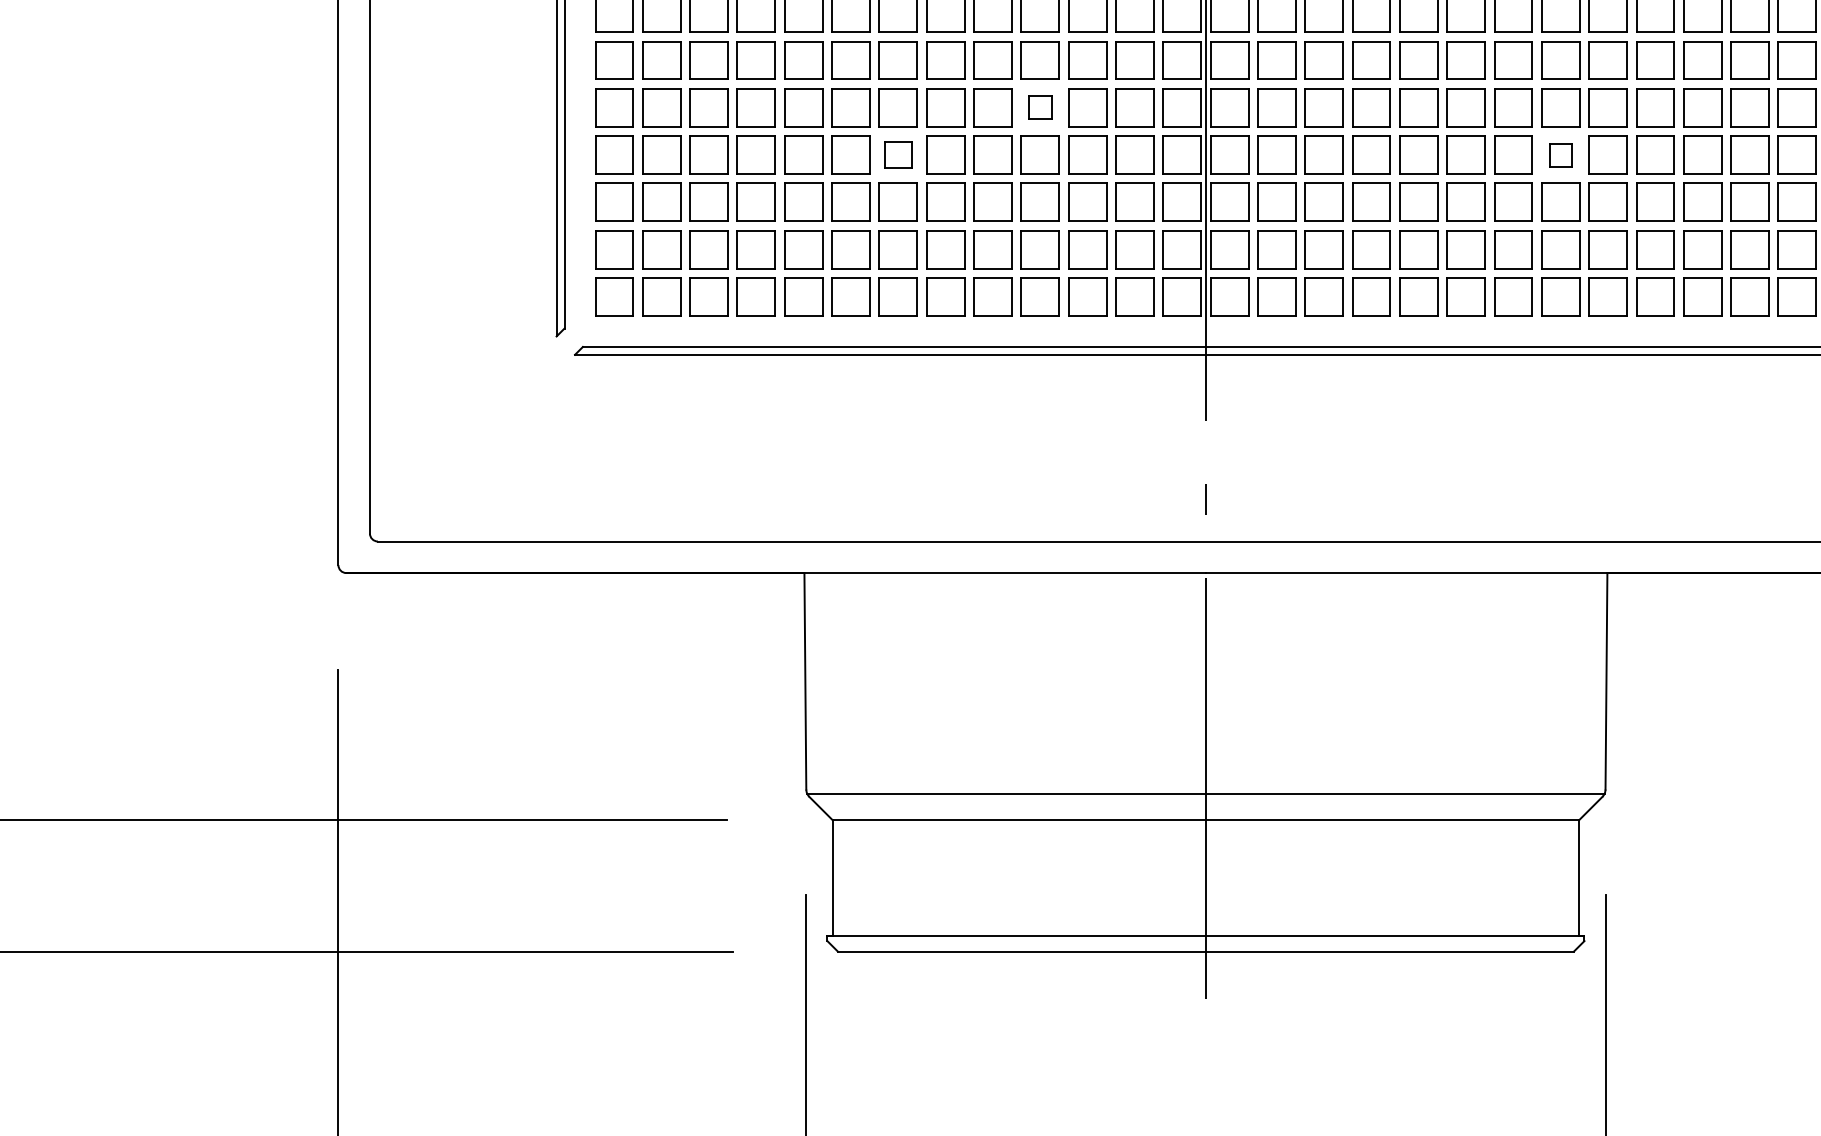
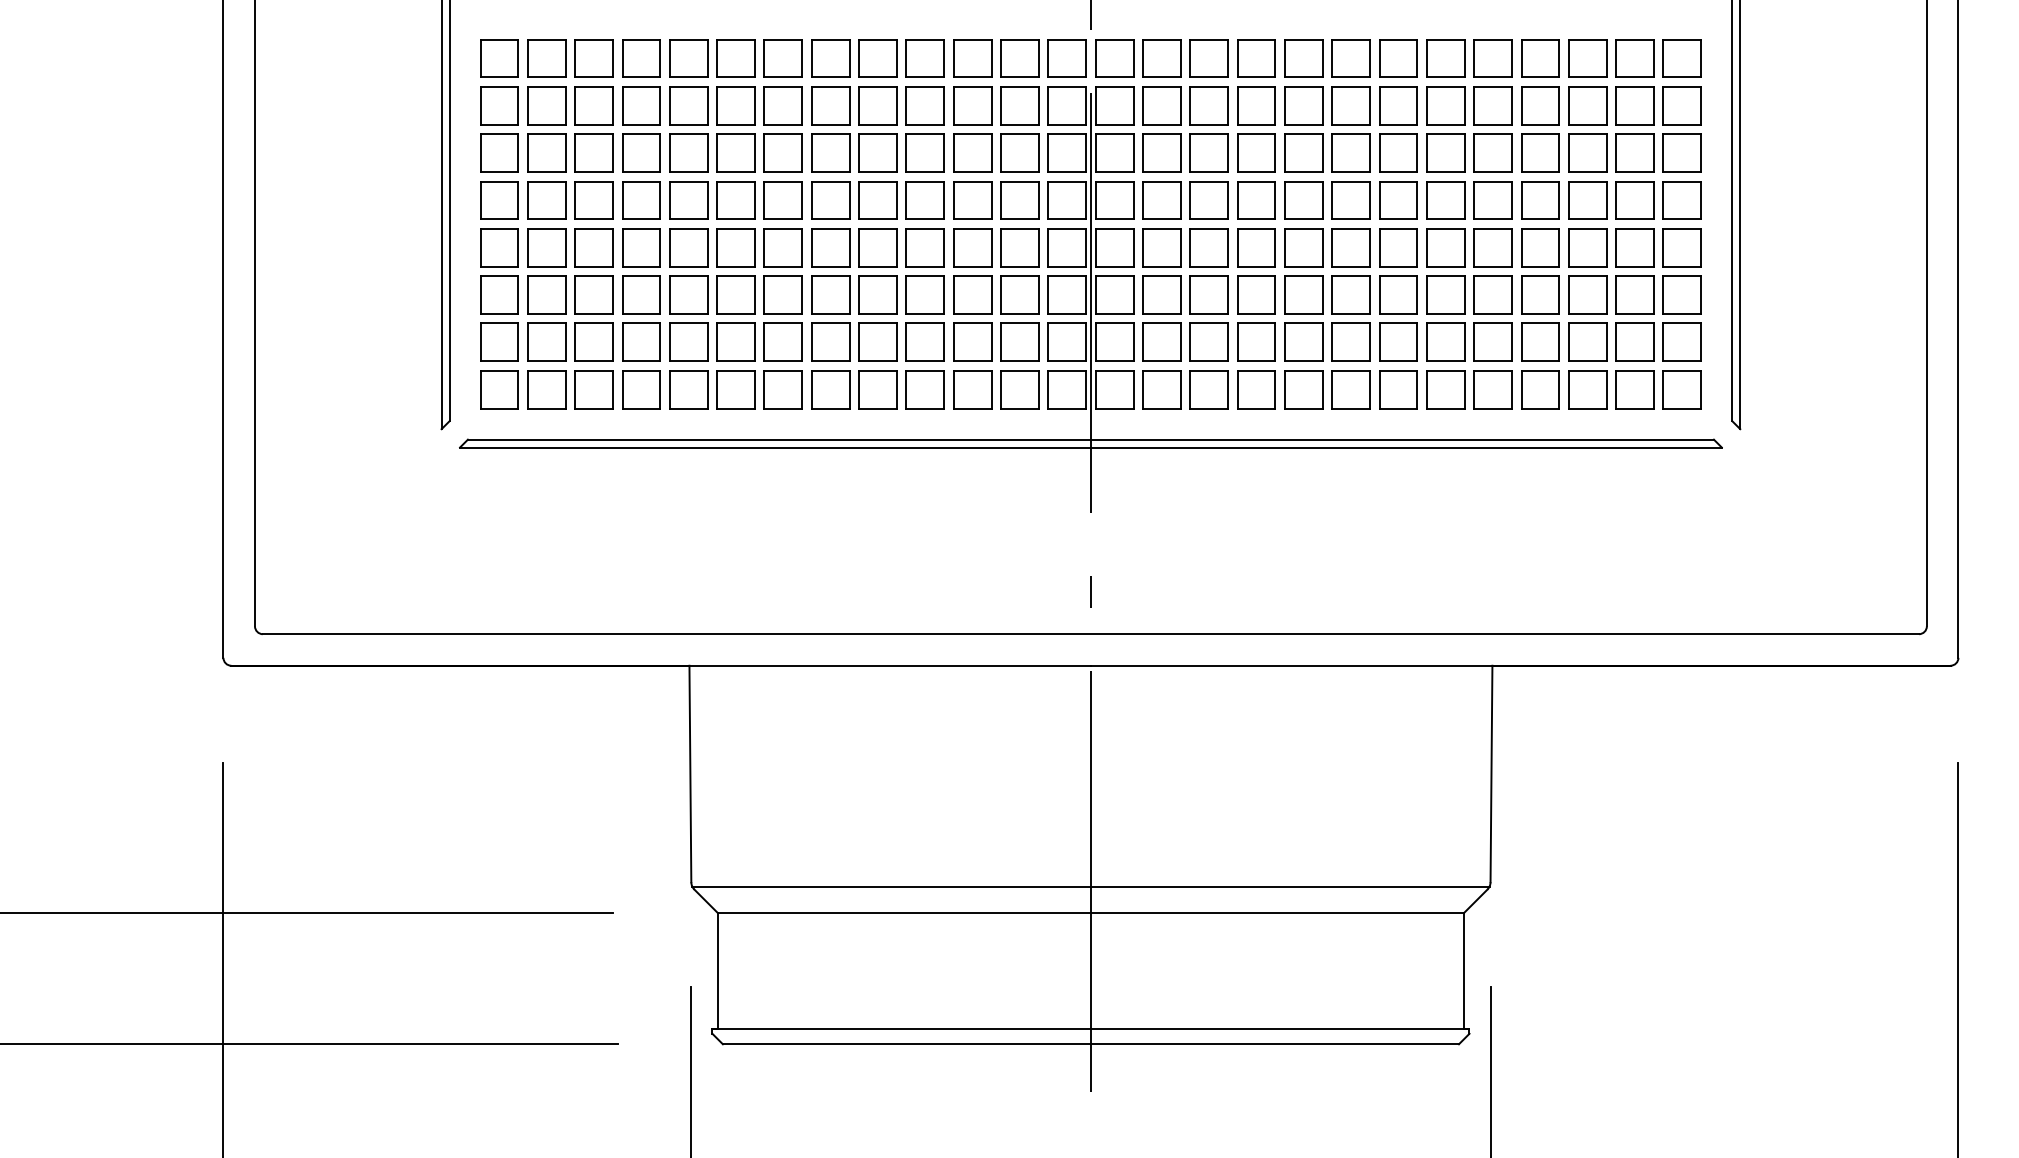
part: (1039, 107) -> (924, 200), size x1.67
part: (897, 154) -> (782, 247), size x1.43
part: (1560, 154) -> (1445, 247), size x1.67

